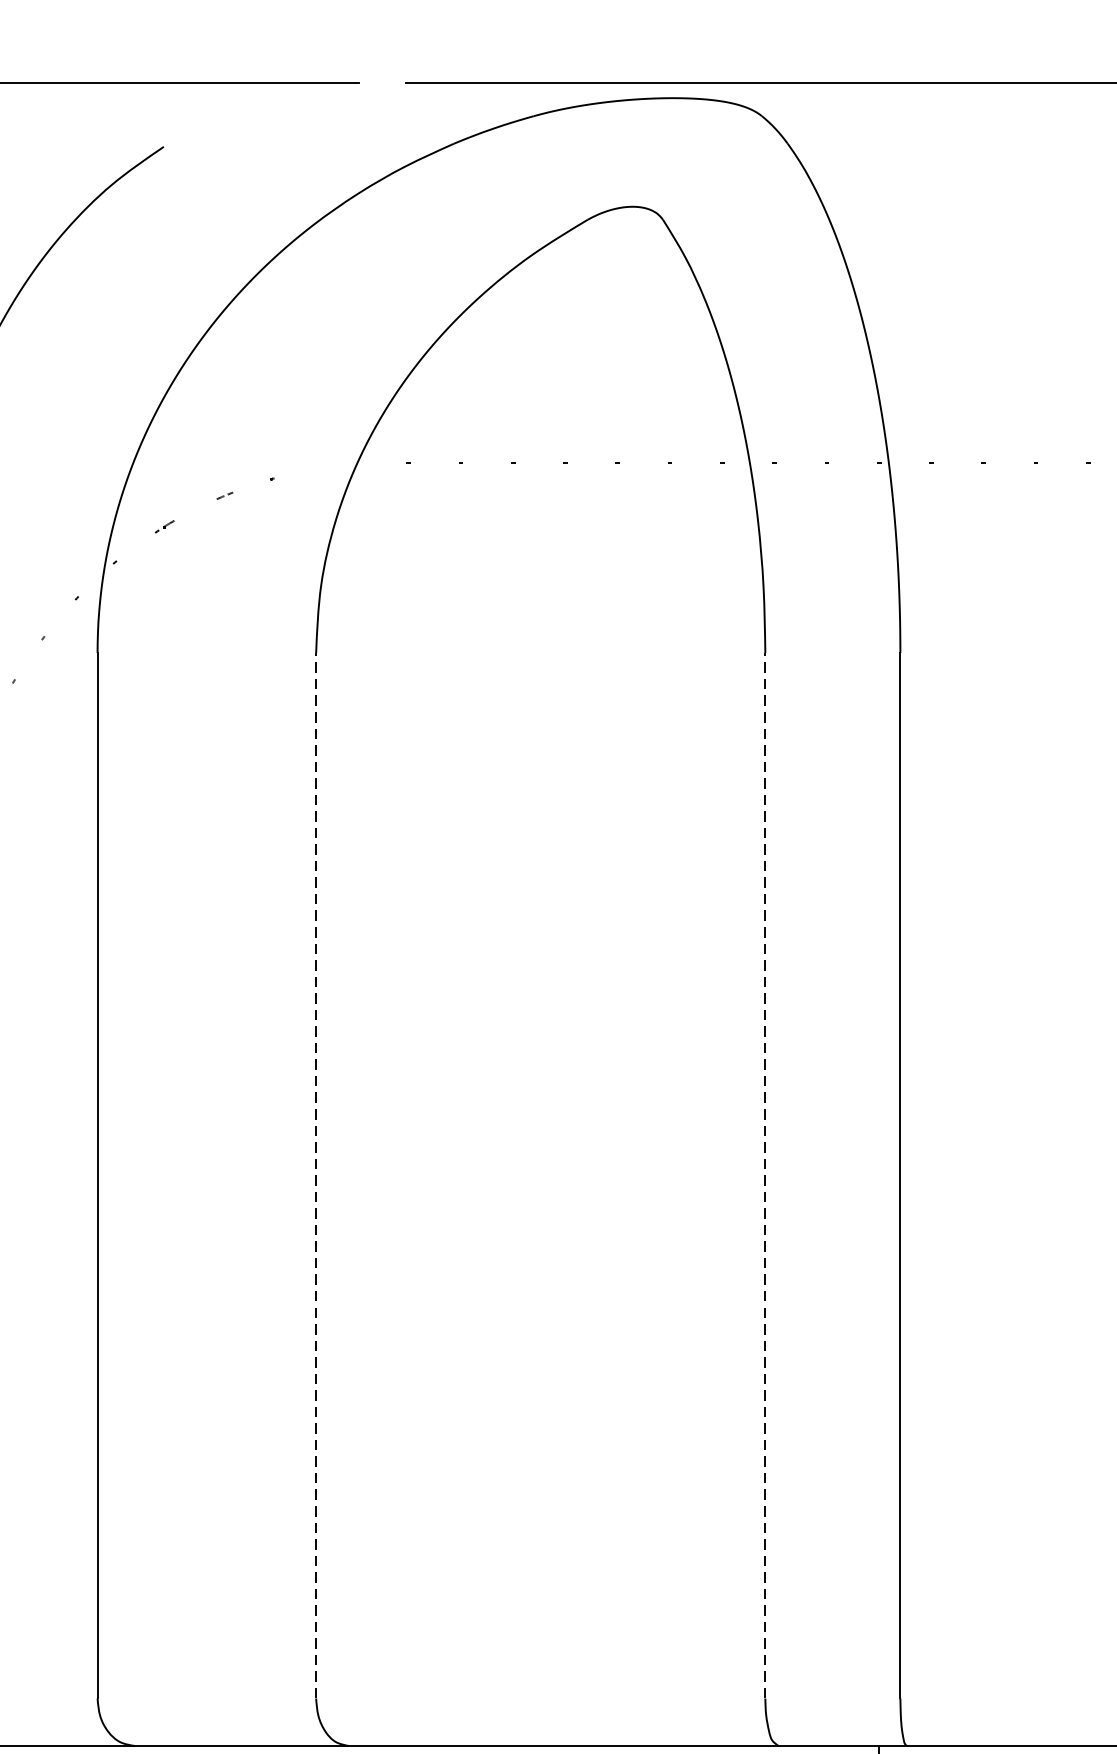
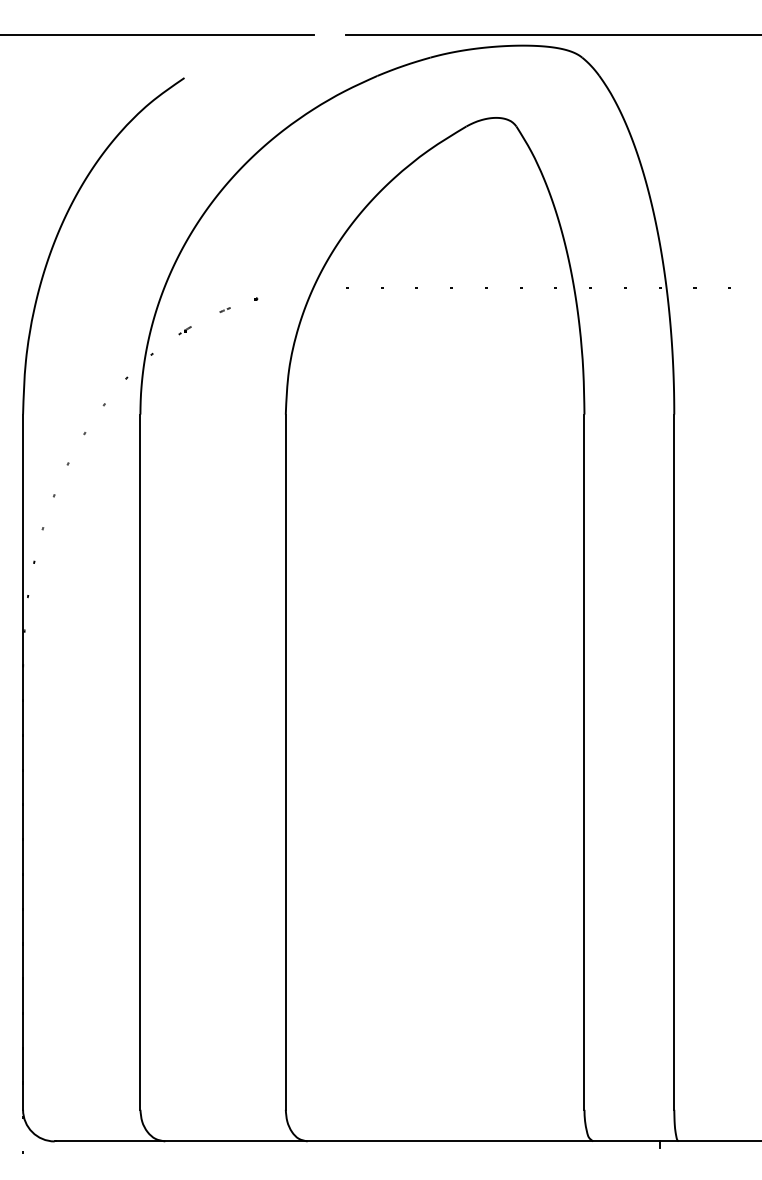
line: (315, 1176) -> (285, 762), dashed -> solid
line: (765, 1176) -> (584, 762), dashed -> solid

